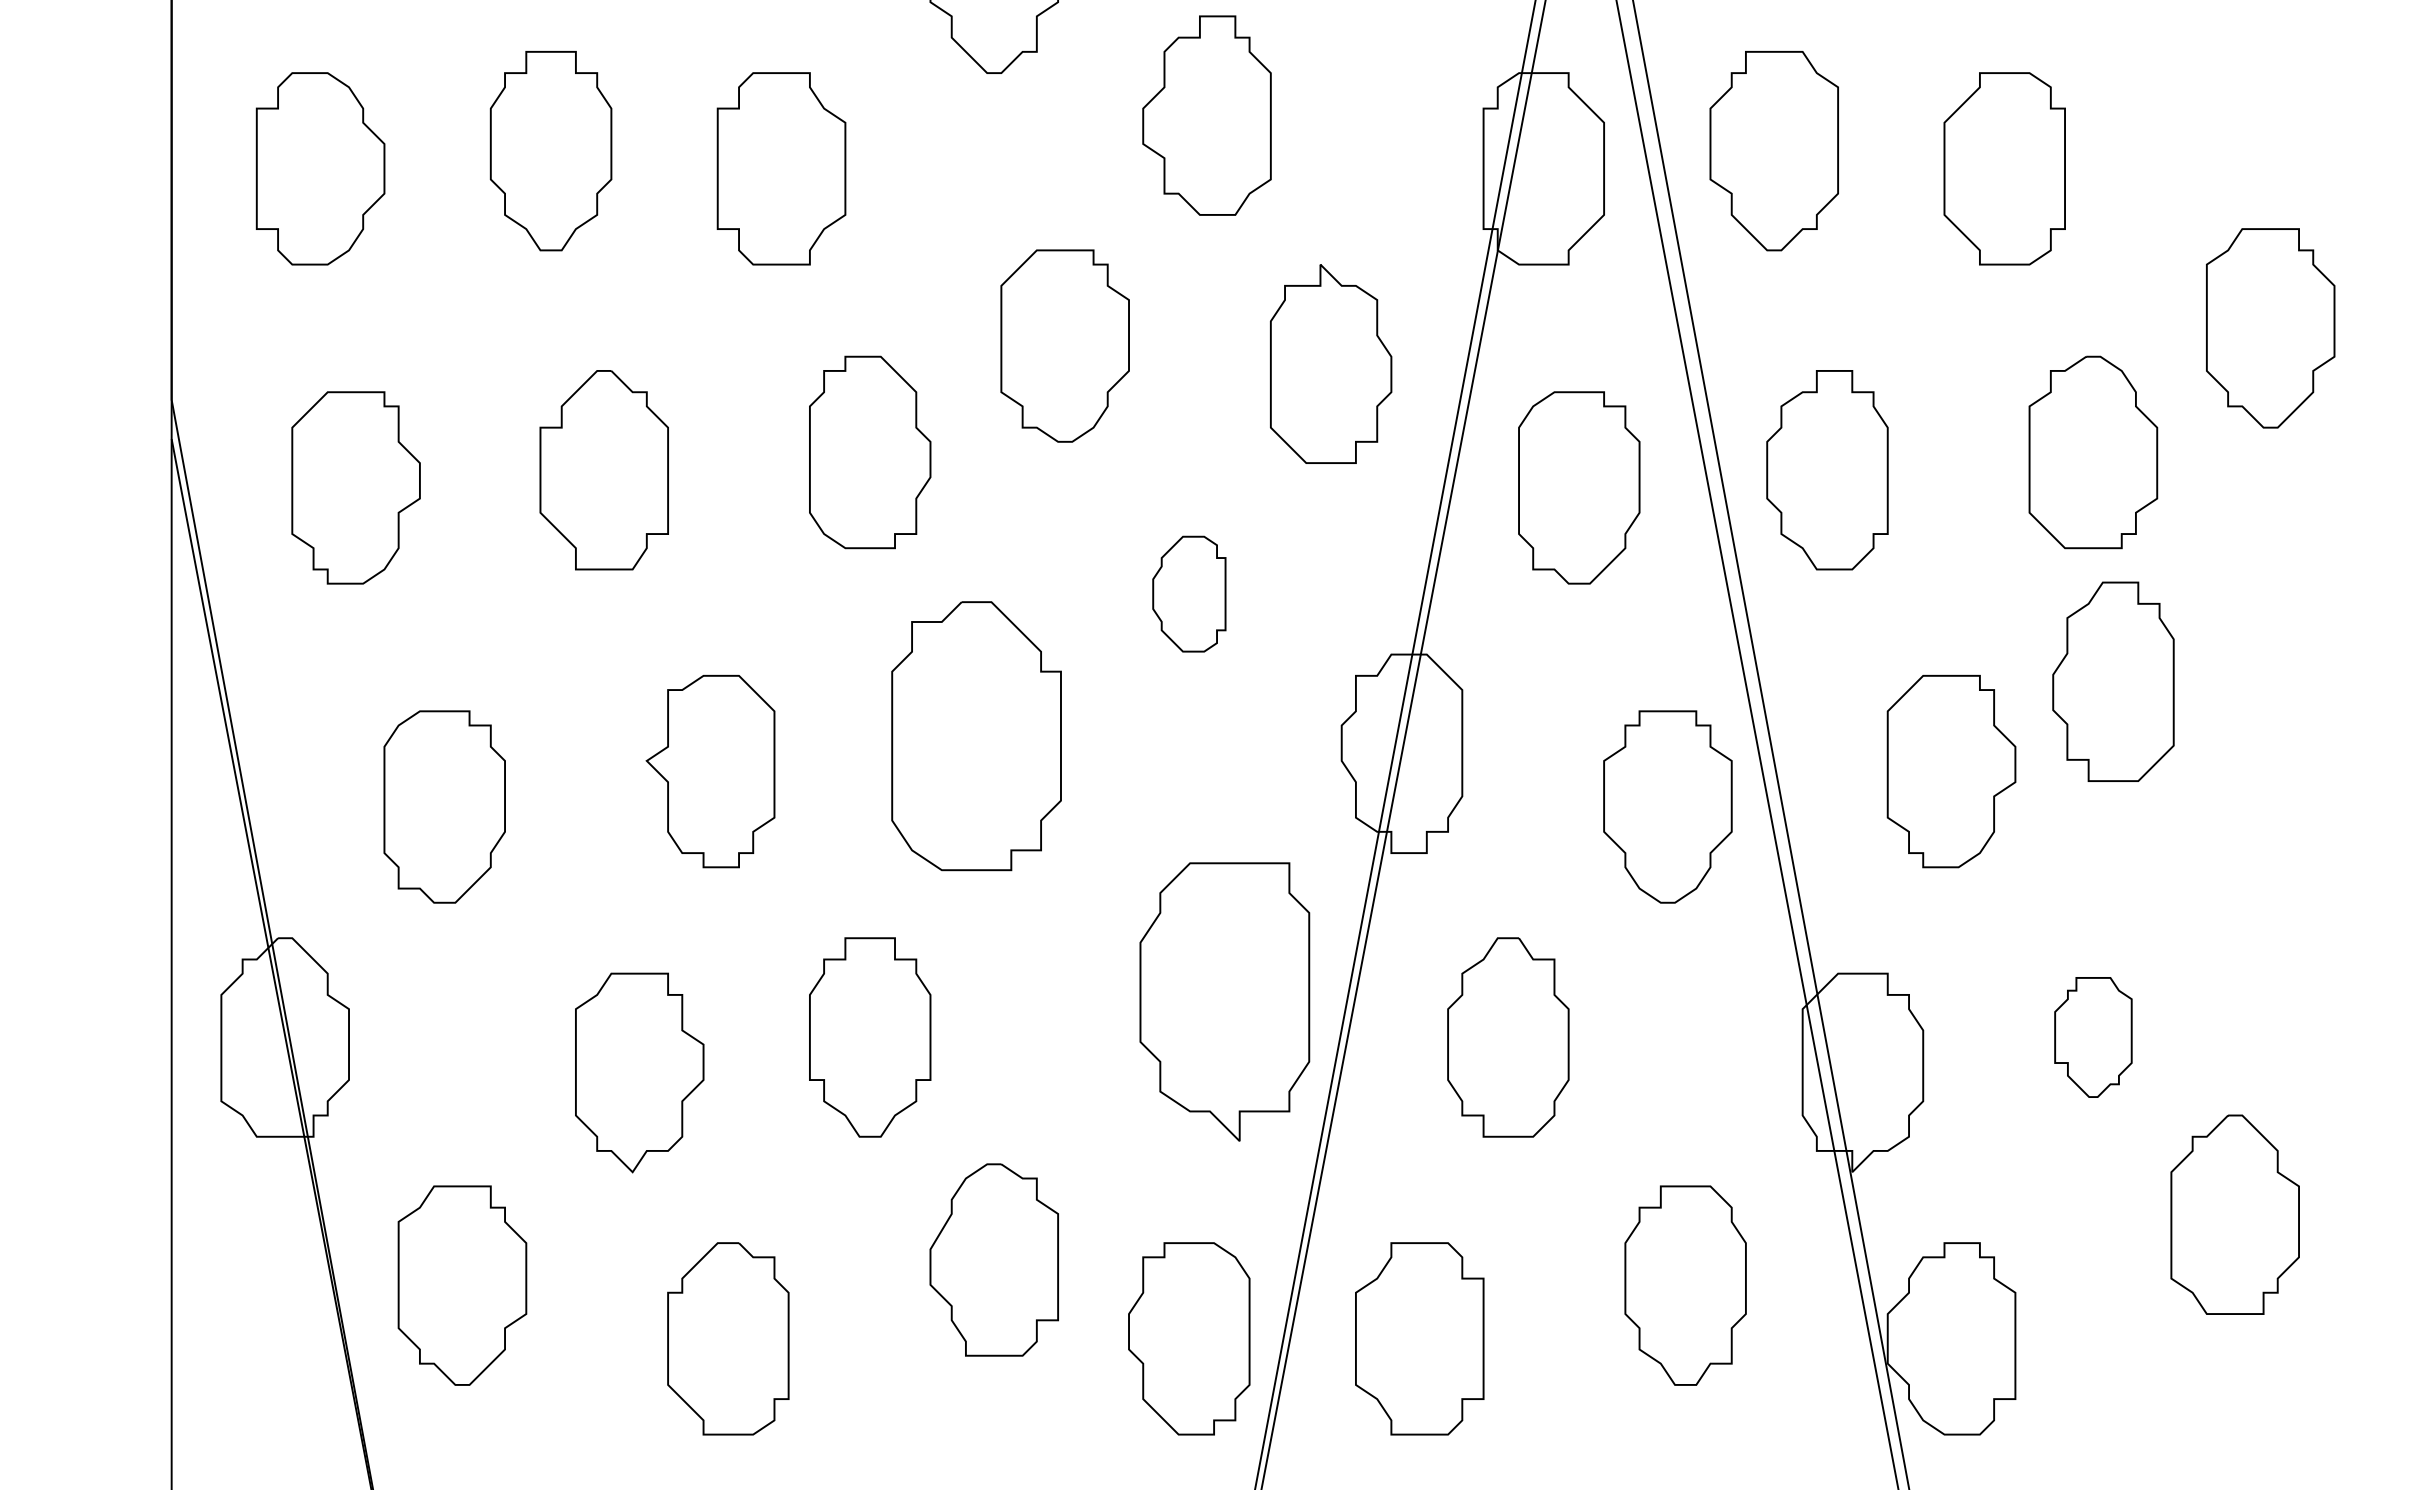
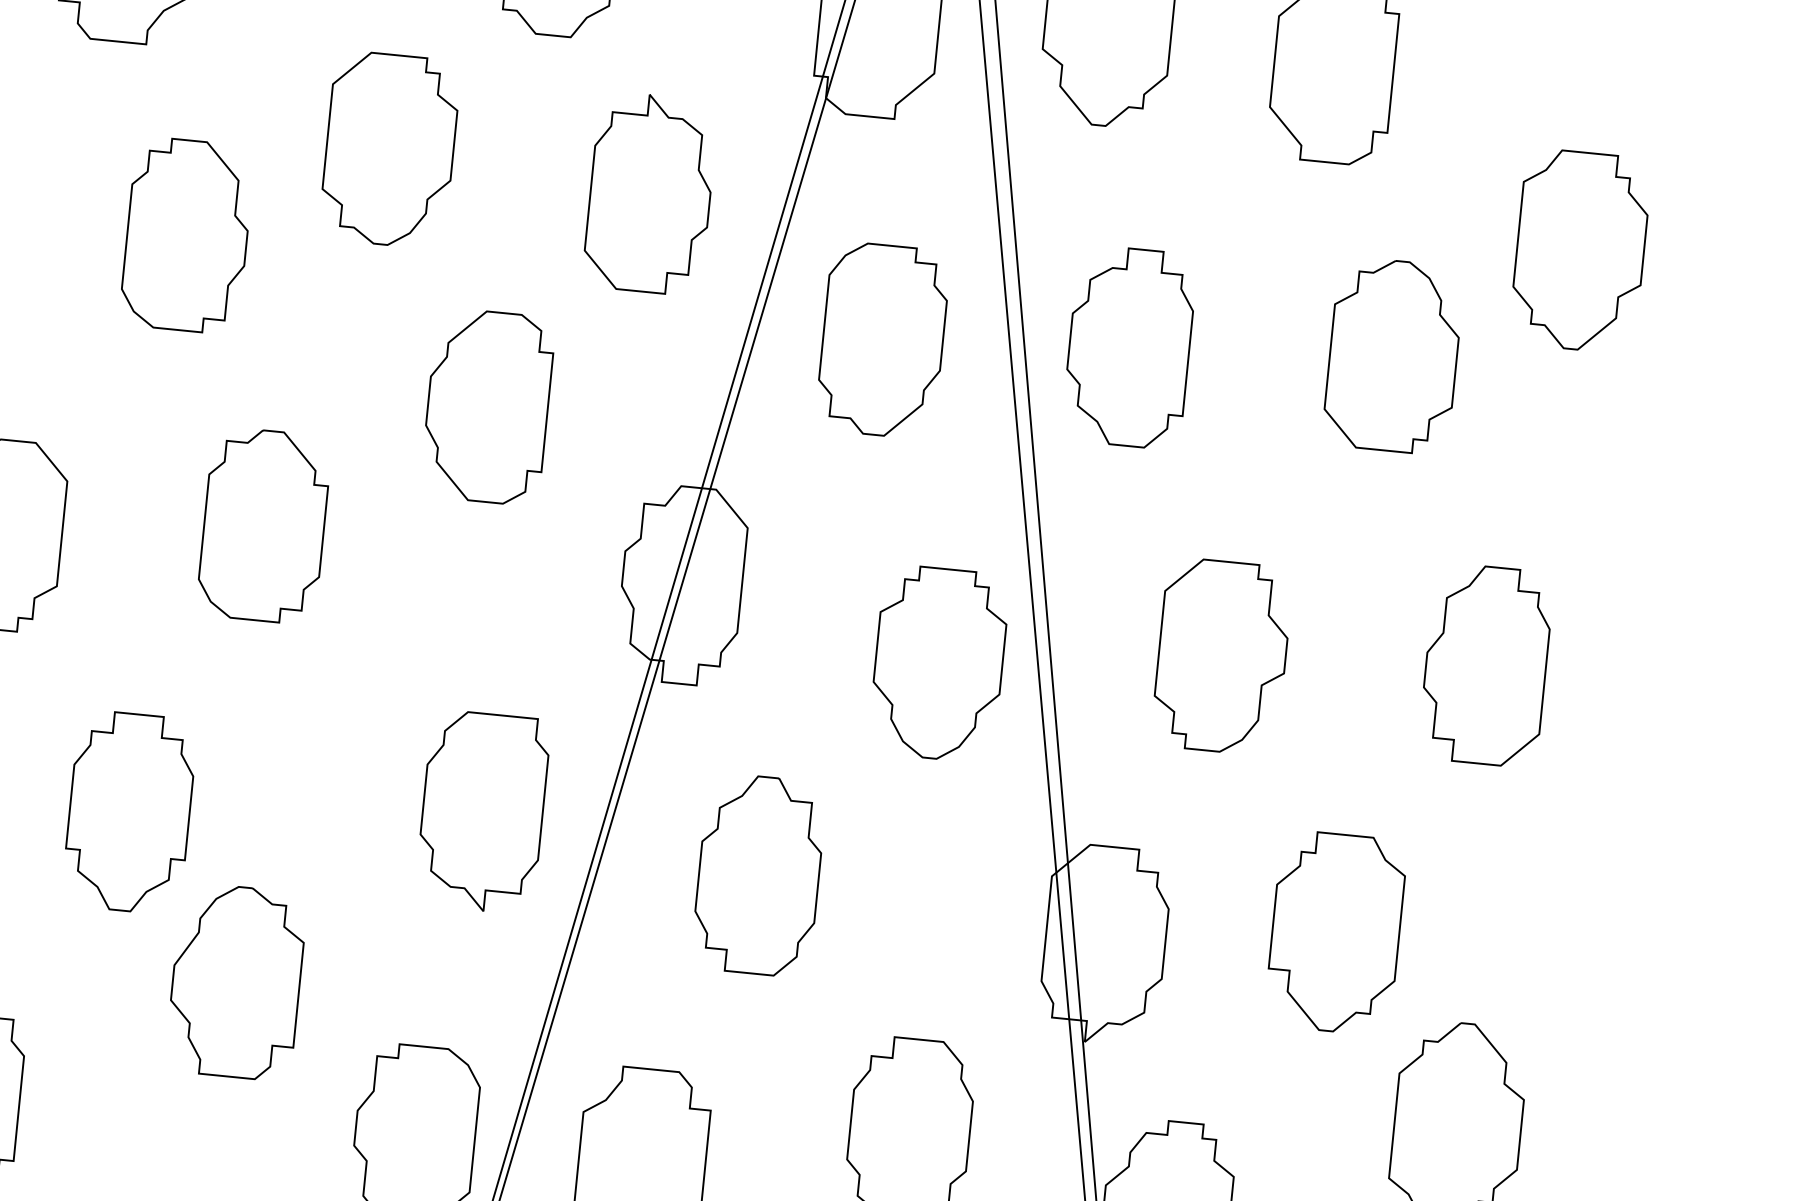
part: (1189, 593) -> (488, 406), size x1.67
part: (2113, 681) -> (1486, 665), moved
part: (976, 735) -> (264, 525), size x0.71
part: (1224, 1001) -> (482, 811), size x0.71
part: (2093, 1037) -> (1335, 932), size x1.67
part: (993, 1259) -> (235, 981), moved

